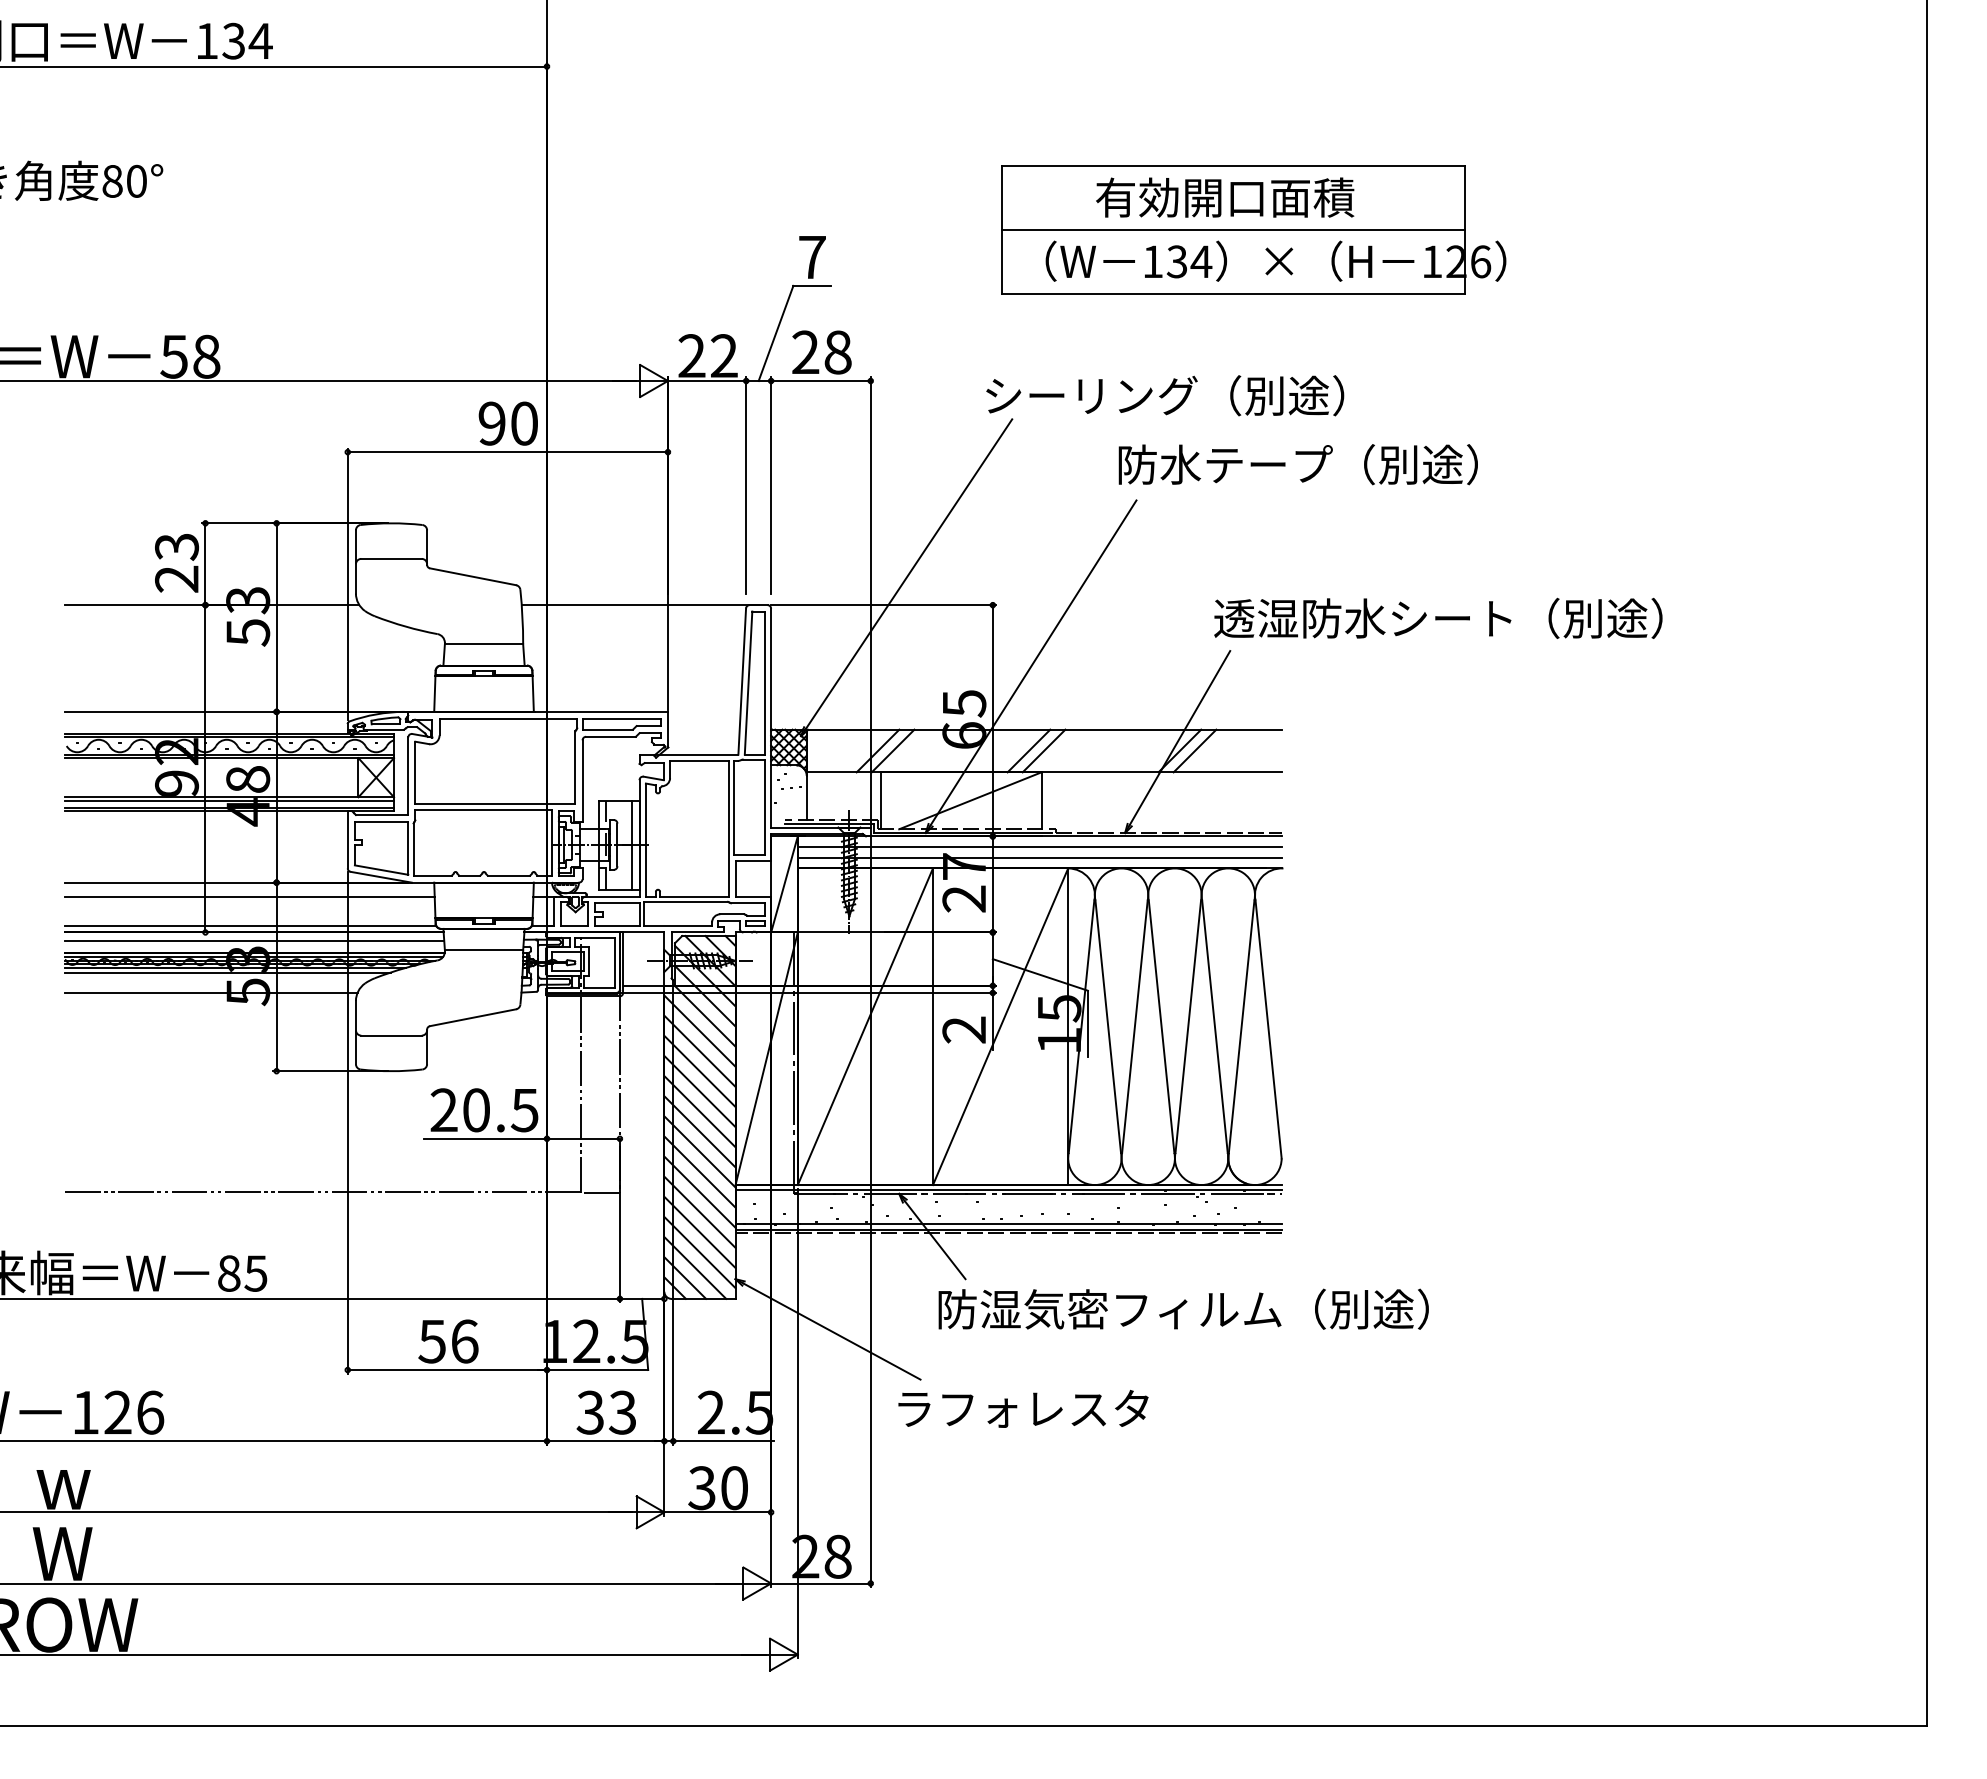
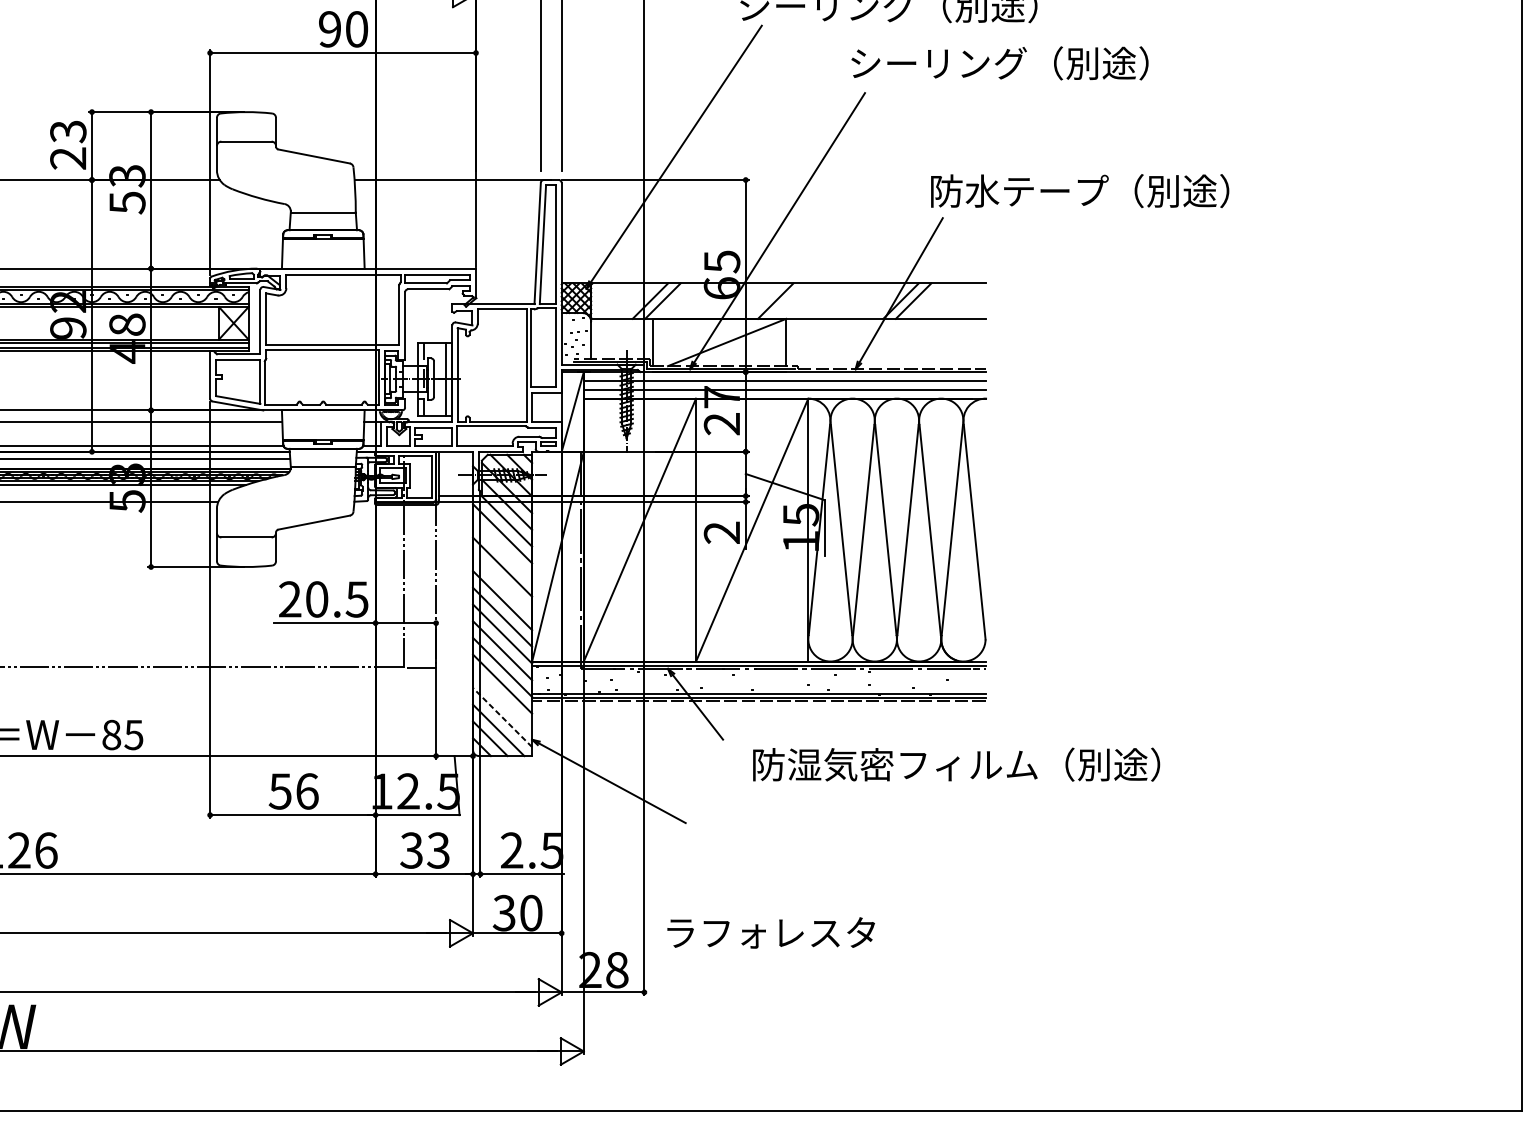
text: (1225, 464) -> (938, 63), 防水テープ（別途） -> シーリング（別途）
text: (1438, 618) -> (1115, 191), 透湿防水シート（別途） -> 防水テープ（別途）
line: (1043, 750) -> (787, 300), removed
line: (699, 1050) -> (502, 549), removed
line: (699, 1091) -> (502, 583), removed
line: (699, 1232) -> (502, 700), removed
line: (699, 1252) -> (502, 717), solid -> dashed
text: (1183, 1308) -> (956, 764), moved
text: (1023, 1408) -> (771, 932), moved

